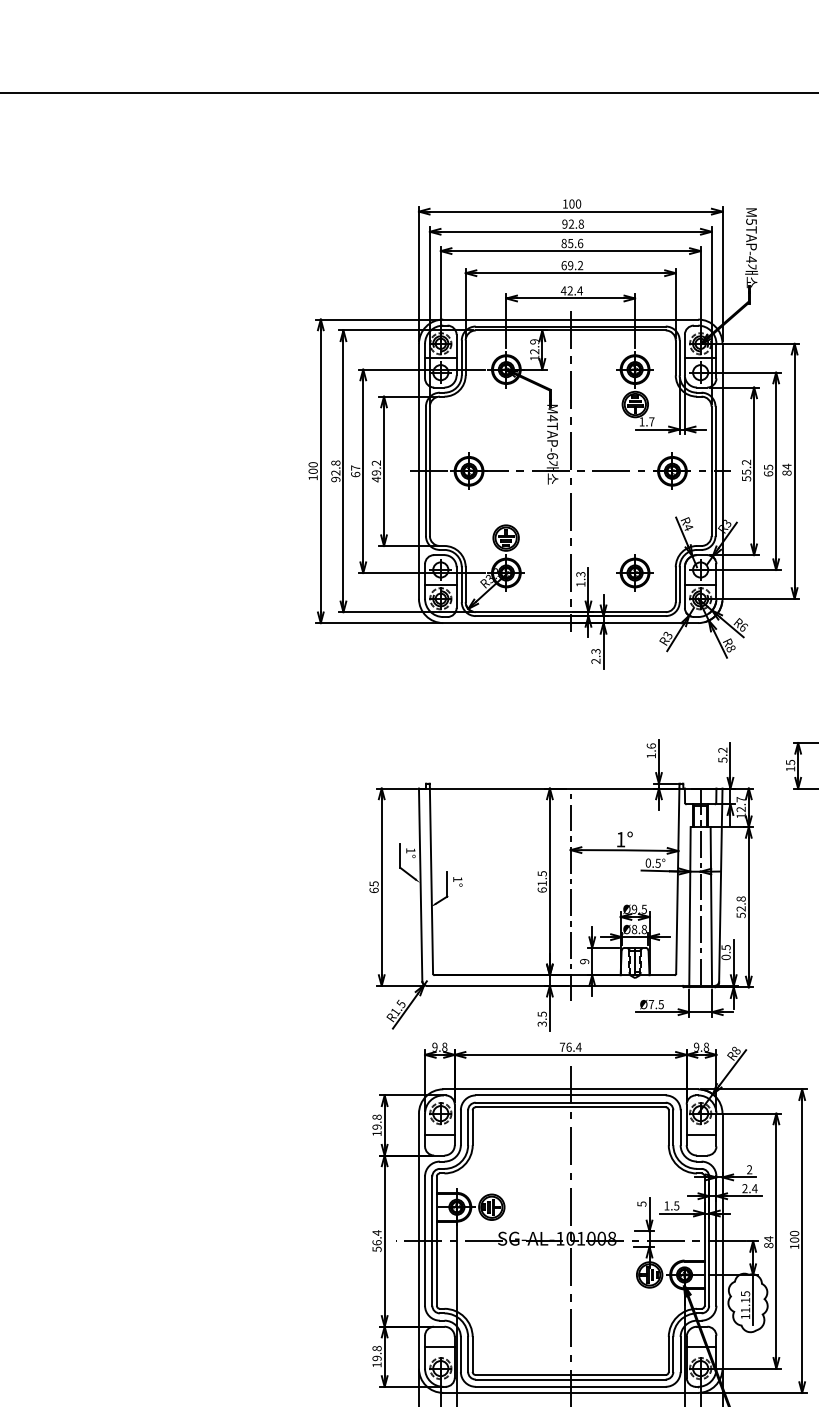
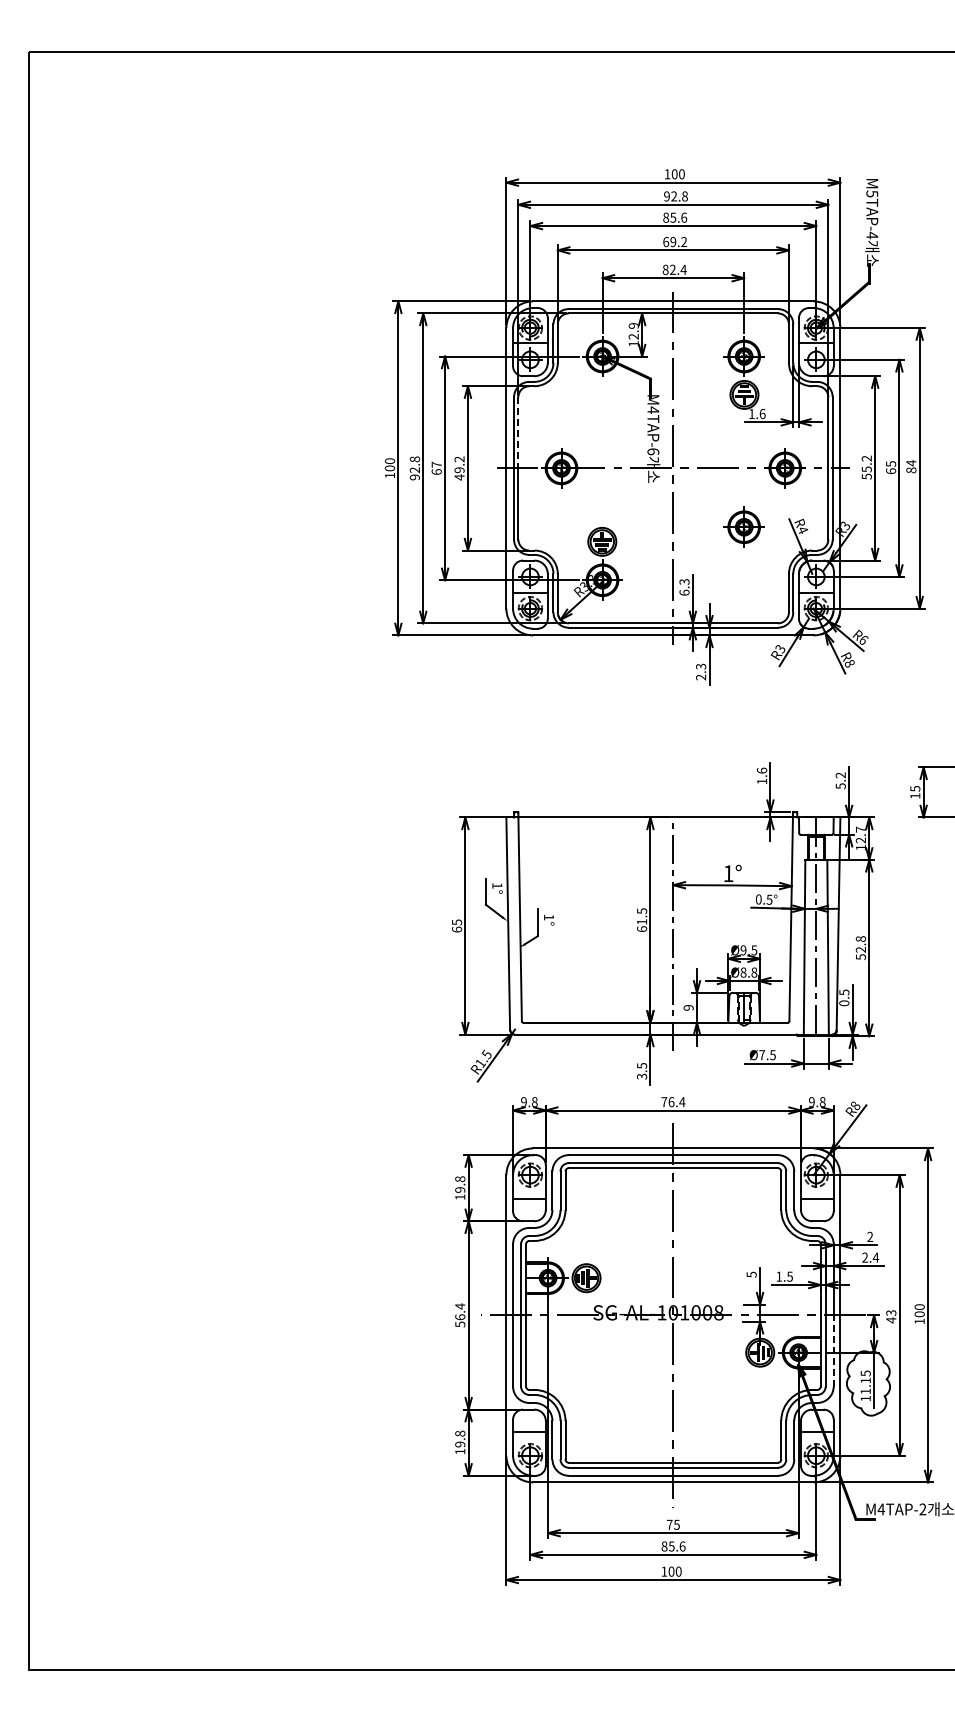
text: (563, 290) -> (665, 269), 42.4 -> 82.4
text: (651, 421) -> (762, 413), 1.7 -> 1.6
line: (429, 438) -> (518, 432), solid -> dashed
part: (634, 572) -> (743, 526), moved
text: (580, 584) -> (684, 592), 1.3 -> 6.3
text: (768, 1242) -> (891, 1316), 84 -> 43
line: (716, 1273) -> (833, 1351), solid -> dashed

